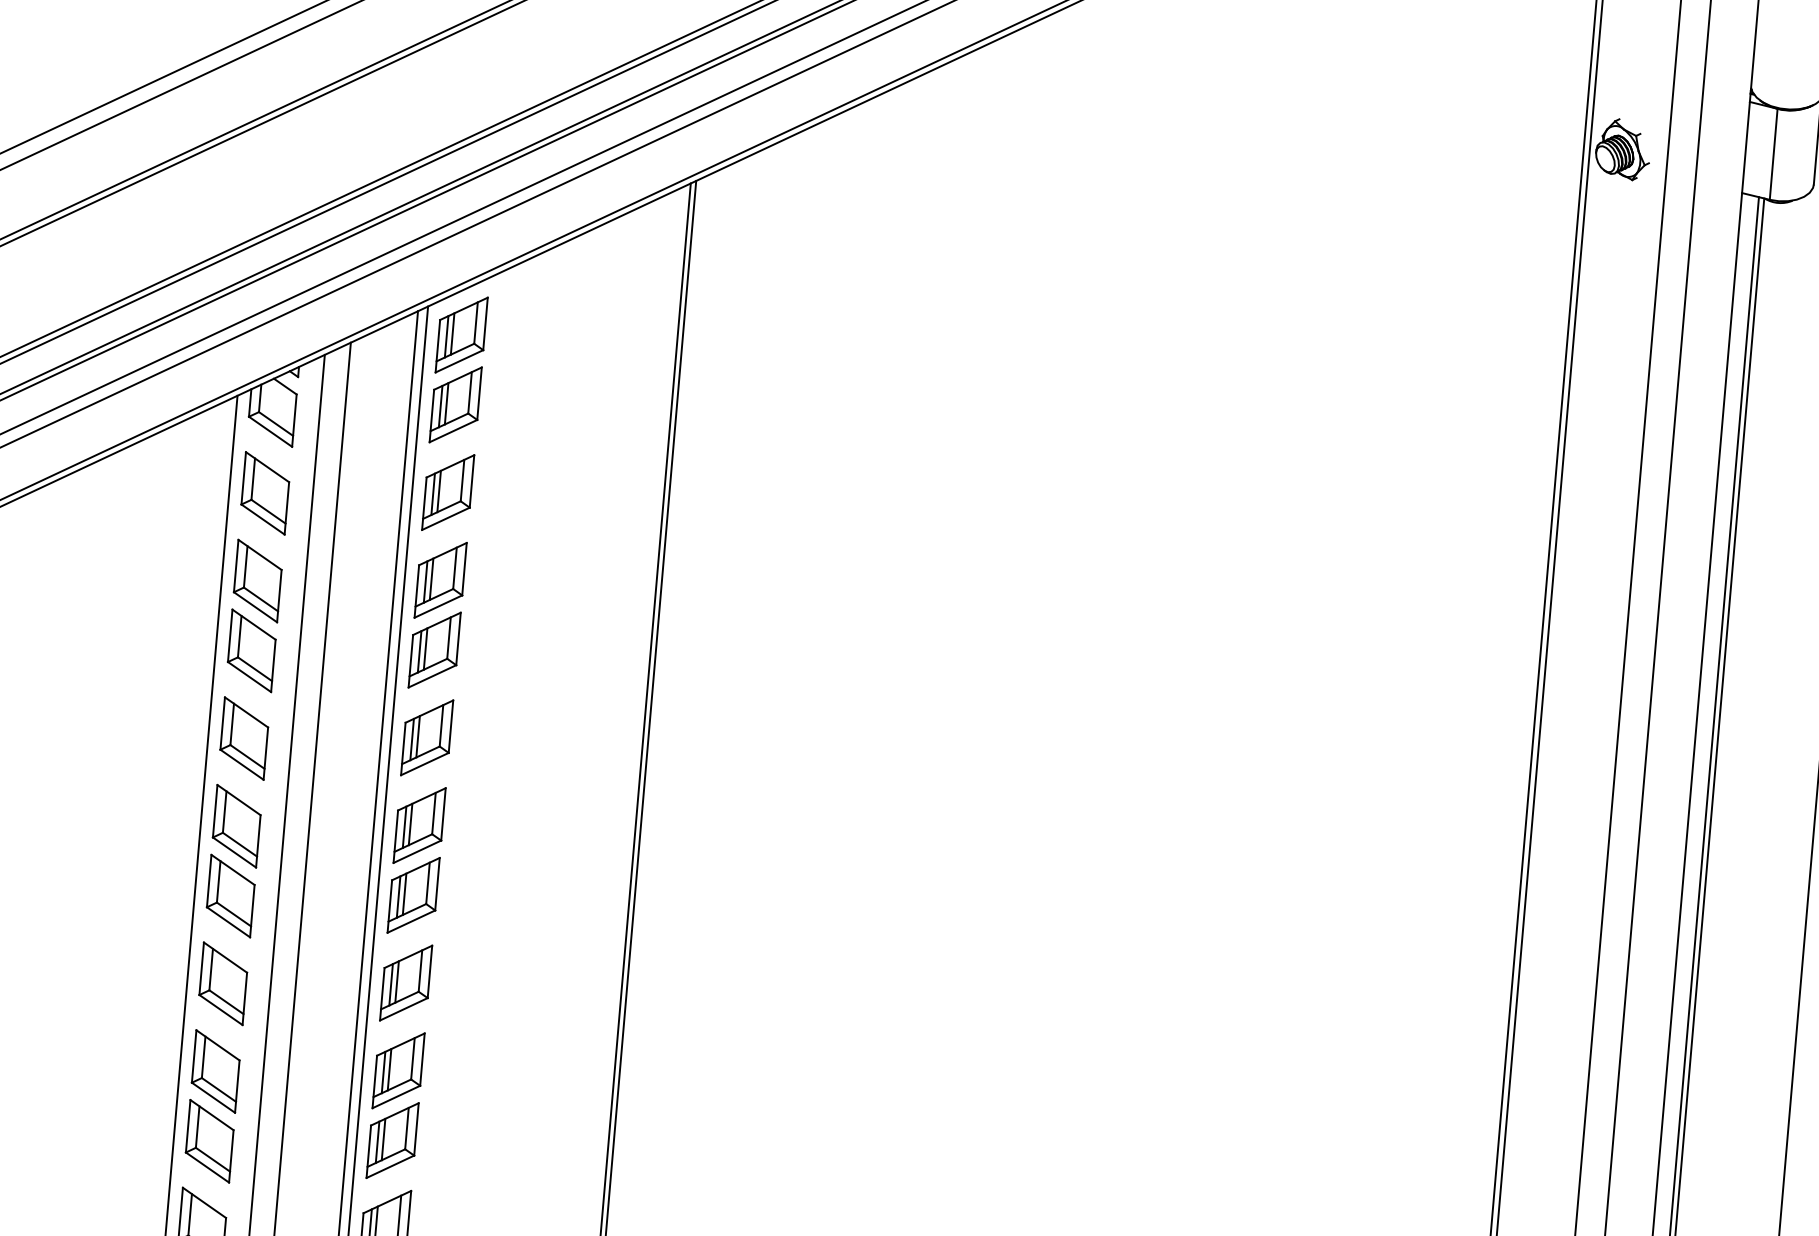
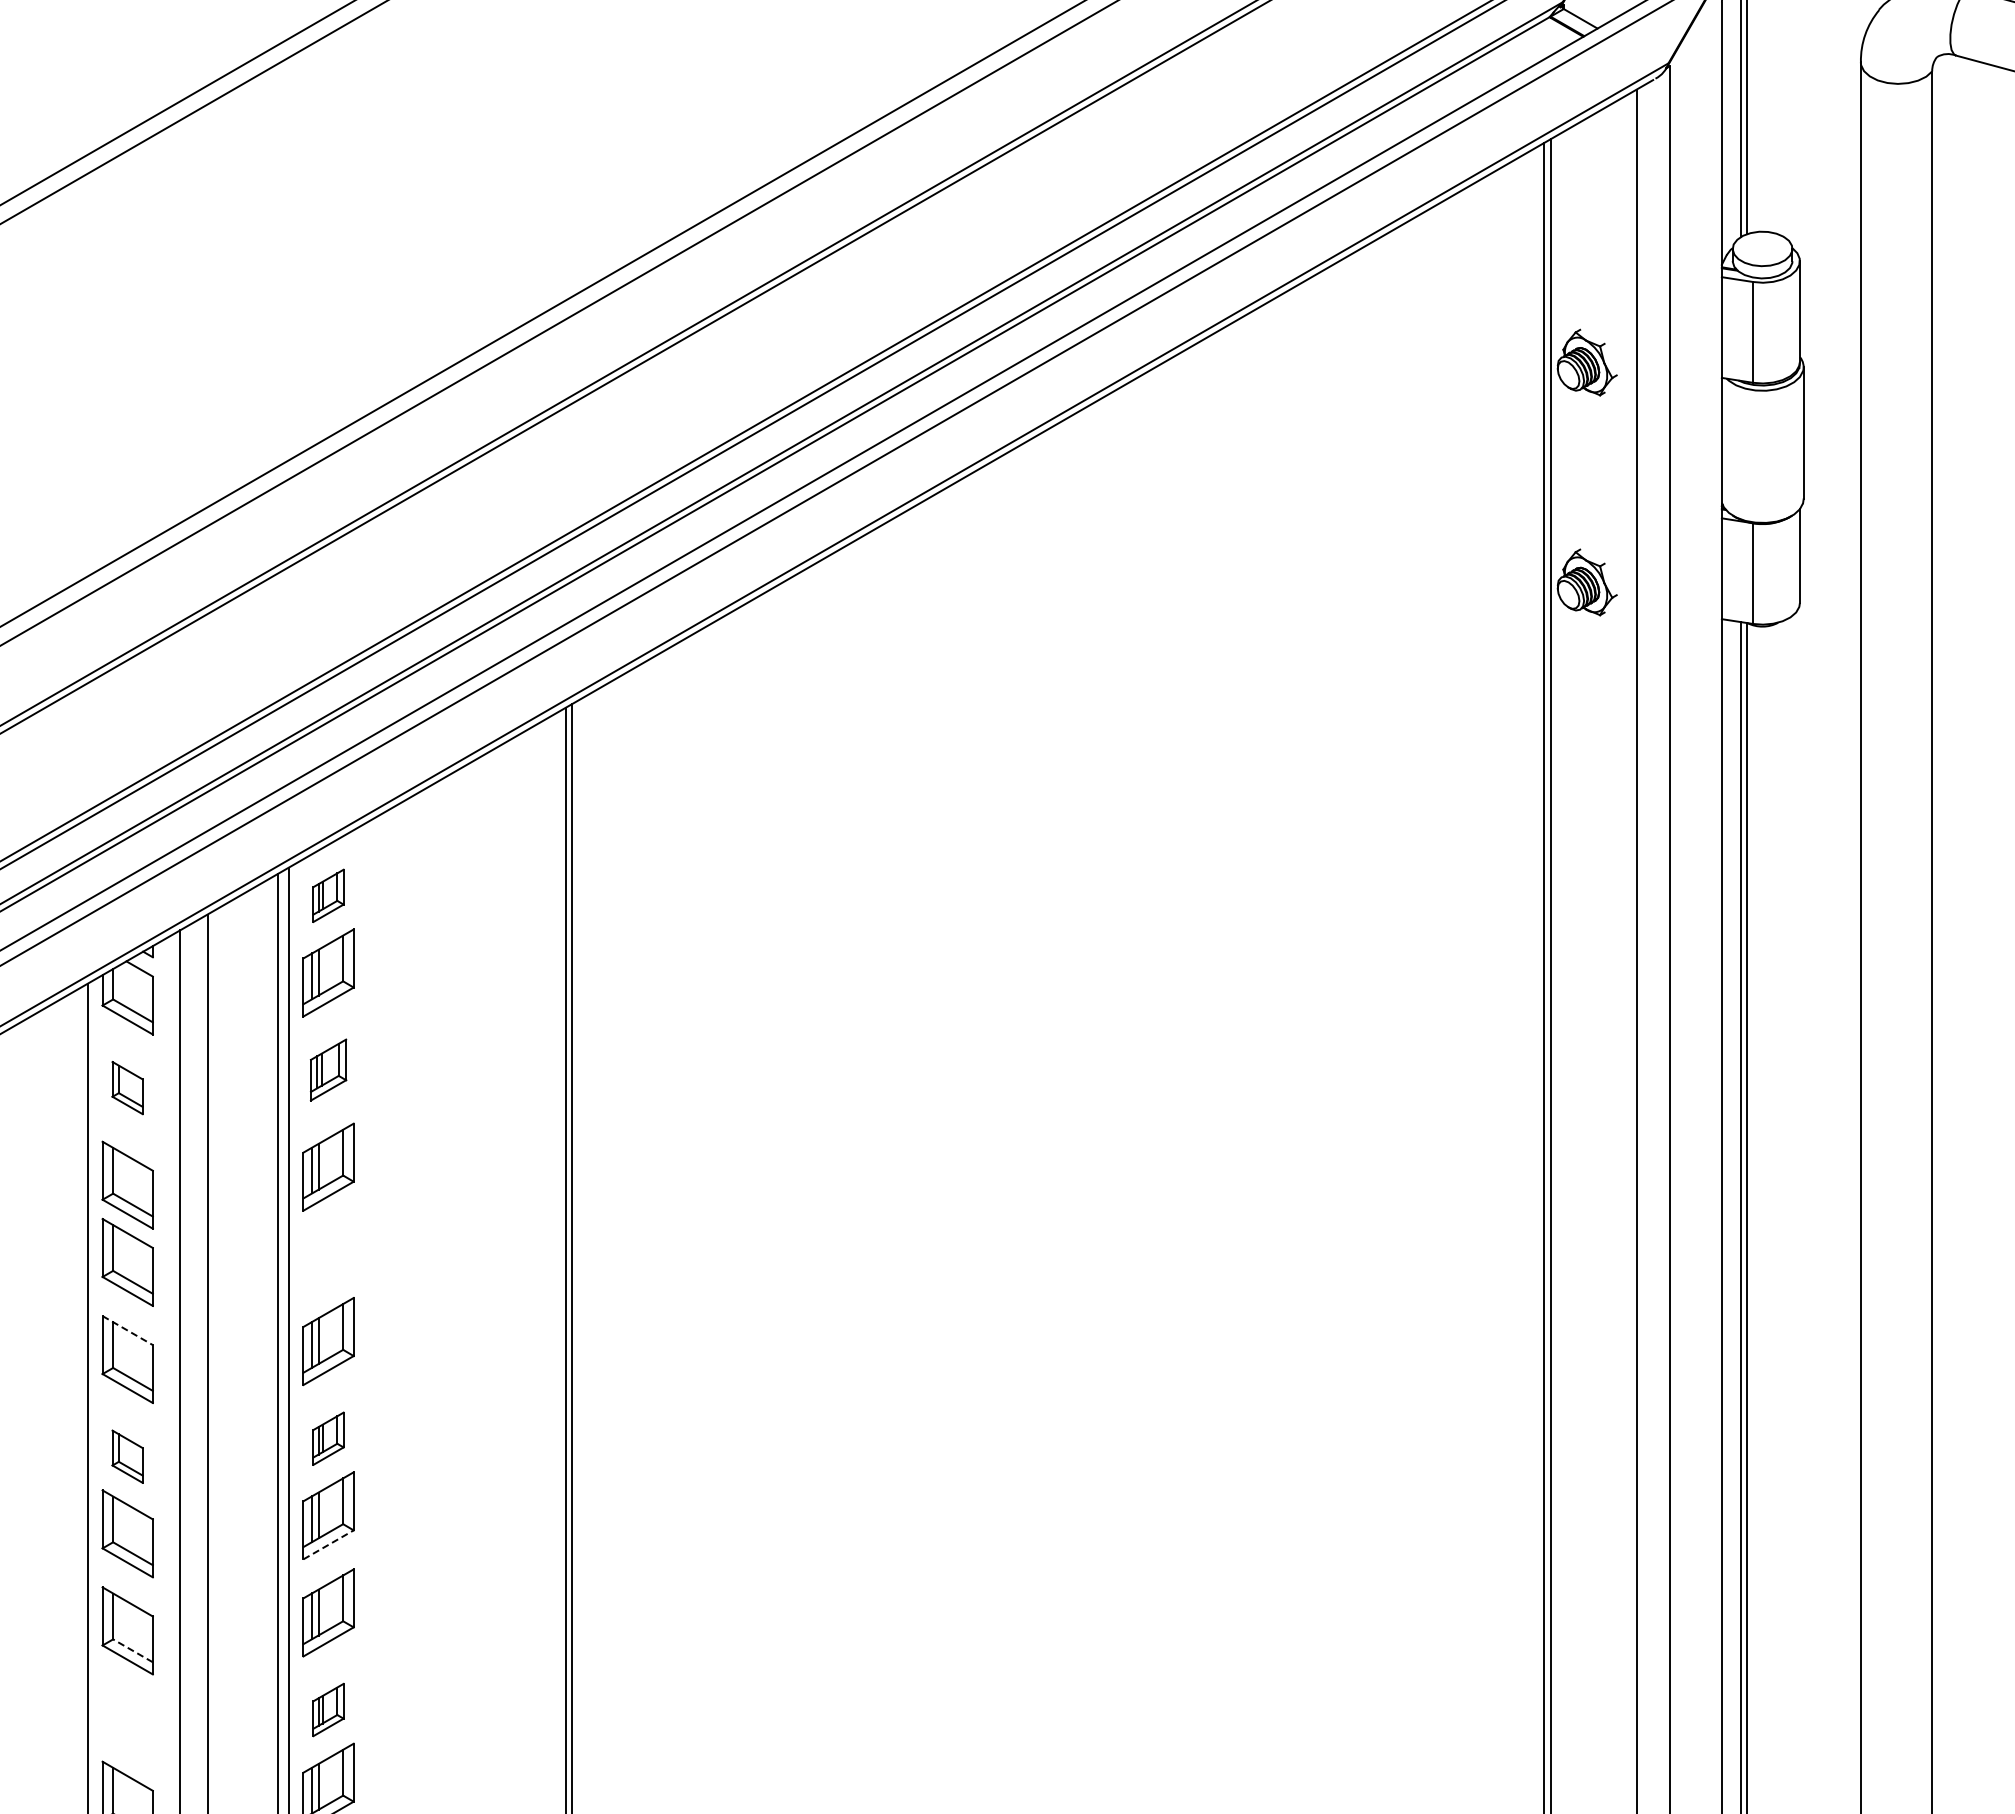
part: (461, 334) -> (328, 895), size x0.6
part: (265, 492) -> (127, 1087), size x0.6
part: (448, 492) -> (328, 1069), size x0.7
part: (434, 650) -> (328, 1244), removed
line: (246, 712) -> (127, 1330), solid -> dashed
part: (419, 825) -> (328, 1438), size x0.6
part: (236, 826) -> (127, 1456), size x0.6
line: (411, 921) -> (328, 1544), solid -> dashed
line: (226, 1001) -> (133, 1650), solid -> dashed
part: (398, 1070) -> (328, 1709), size x0.6
part: (215, 1071) -> (127, 1727), removed

